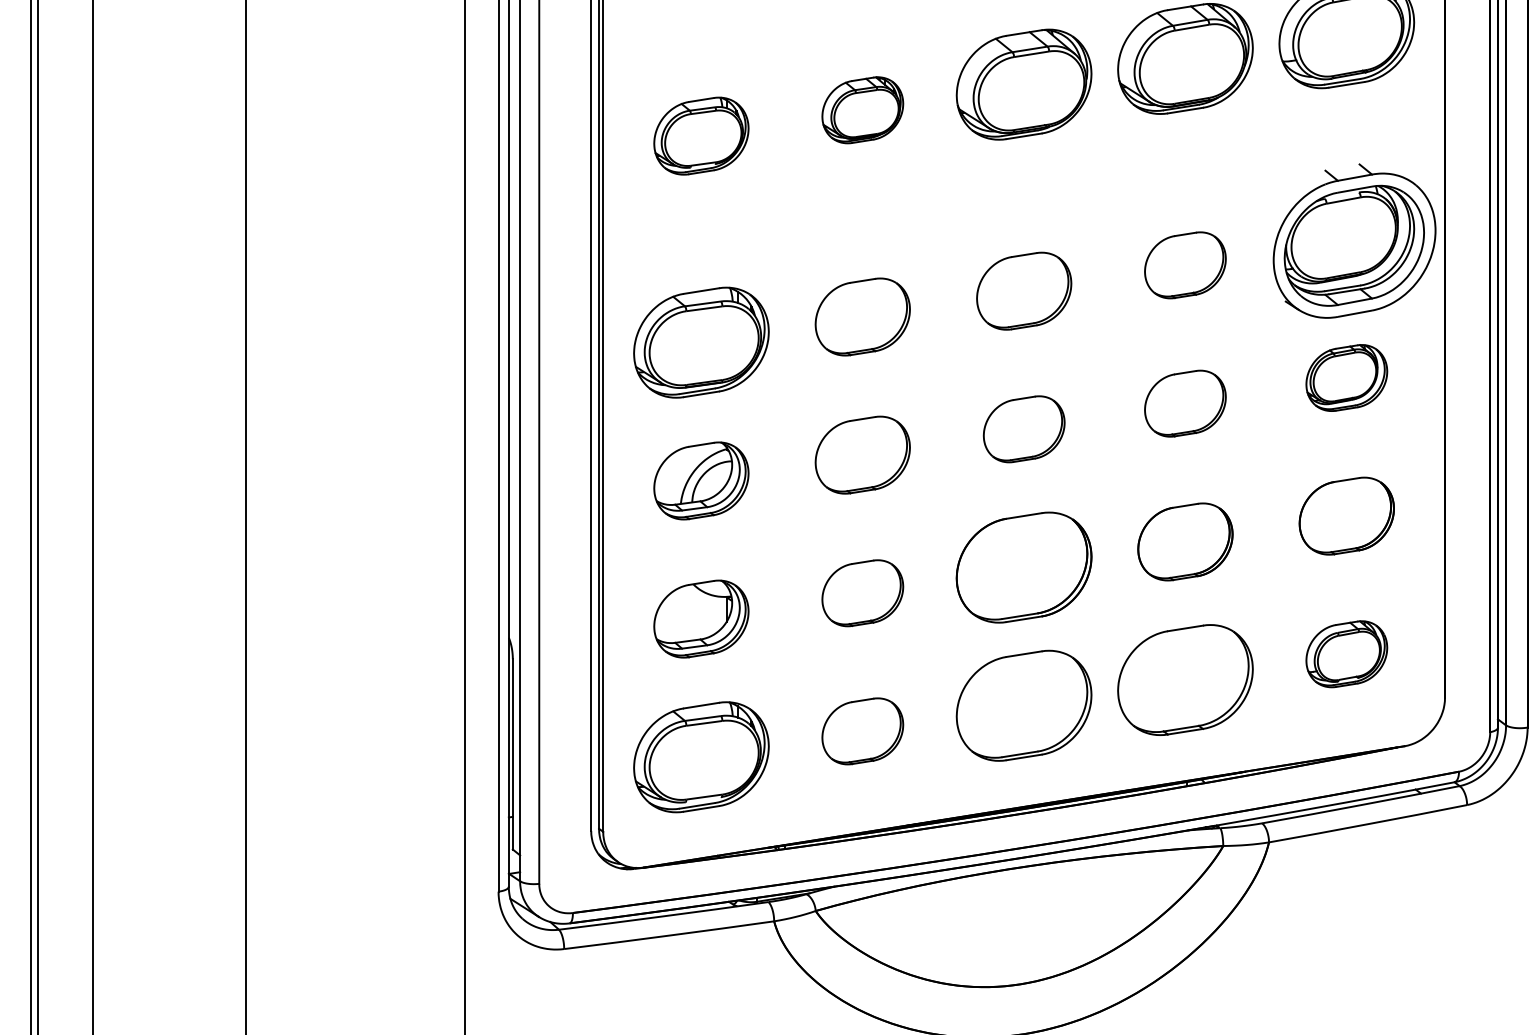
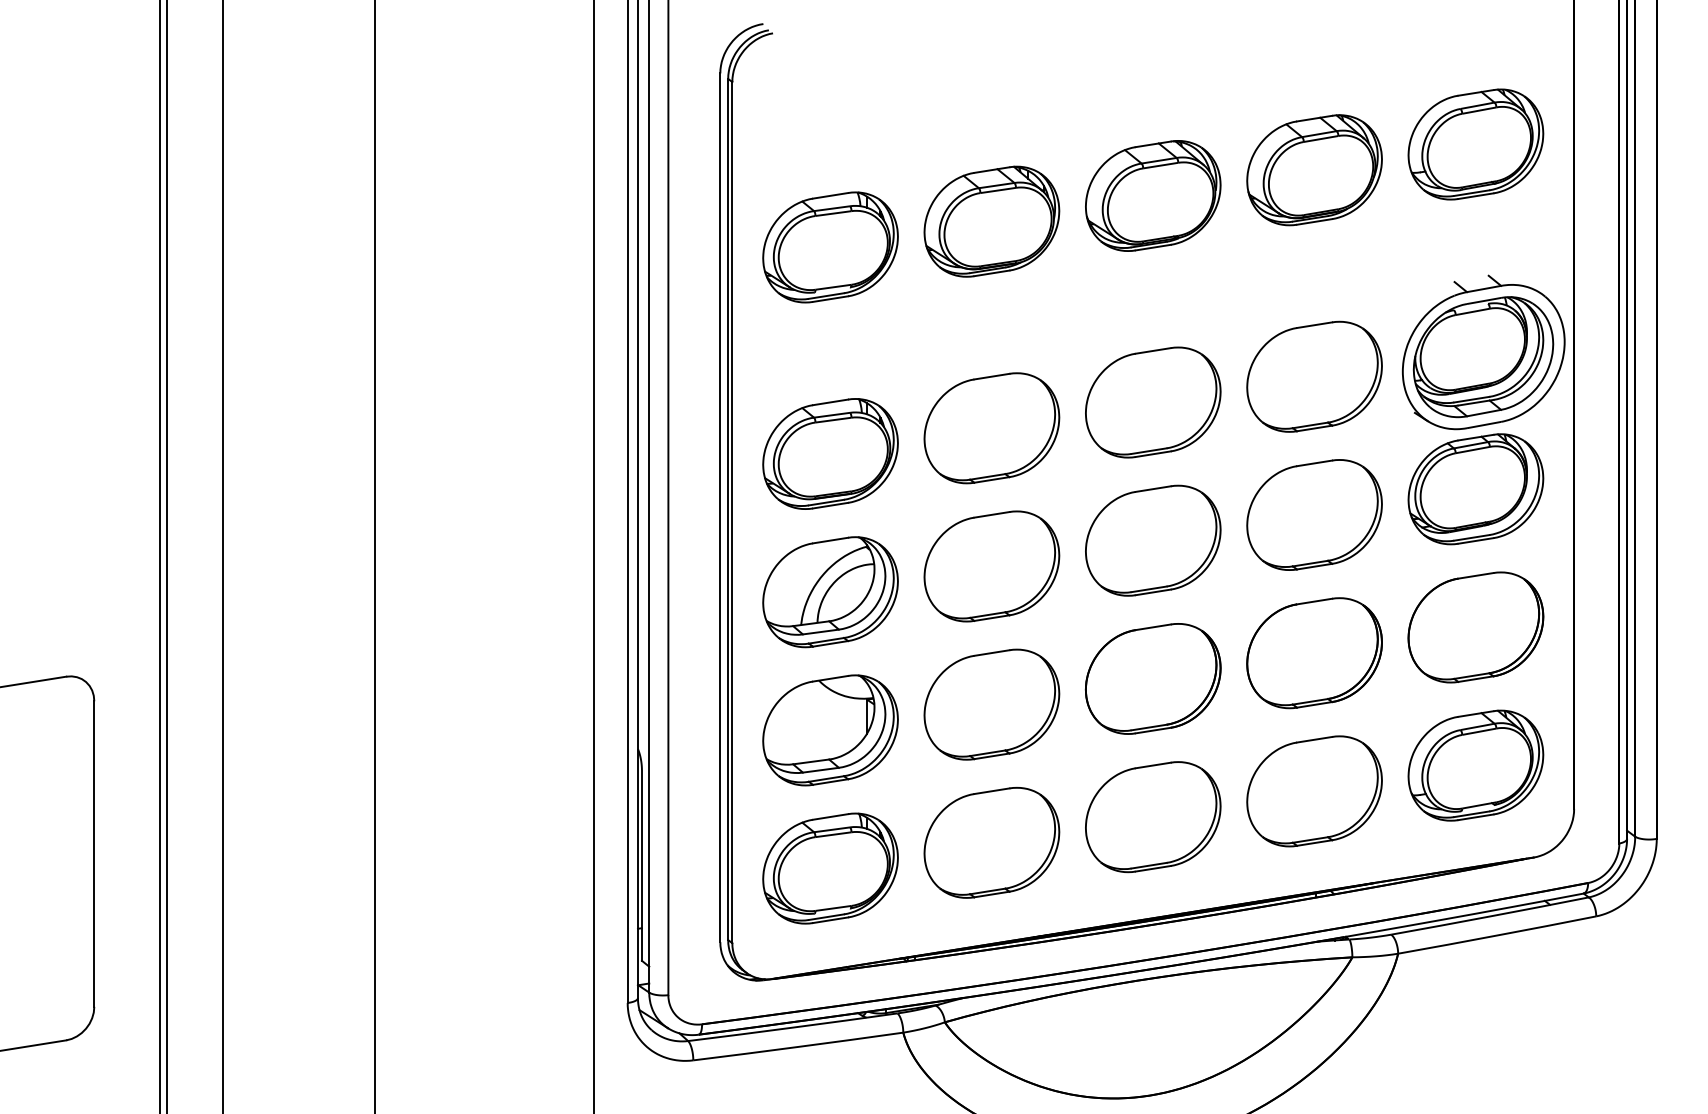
part: (862, 110) -> (991, 221), size x1.67
part: (701, 136) -> (830, 247), size x1.43
part: (1185, 265) -> (1314, 376), size x1.67
part: (1024, 291) -> (1153, 402), size x1.43
part: (862, 317) -> (991, 428), size x1.43
part: (1346, 378) -> (1475, 489), size x1.67
part: (1185, 403) -> (1314, 514), size x1.67
part: (1024, 429) -> (1153, 540), size x1.67
part: (862, 455) -> (991, 566), size x1.43
part: (701, 481) -> (830, 592), size x1.43
part: (1346, 516) -> (1475, 627), size x1.43
part: (1185, 542) -> (1314, 653), size x1.43
part: (862, 593) -> (991, 704), size x1.67
part: (701, 619) -> (830, 730), size x1.43
part: (1346, 654) -> (1475, 765), size x1.67
part: (862, 731) -> (991, 842), size x1.67

